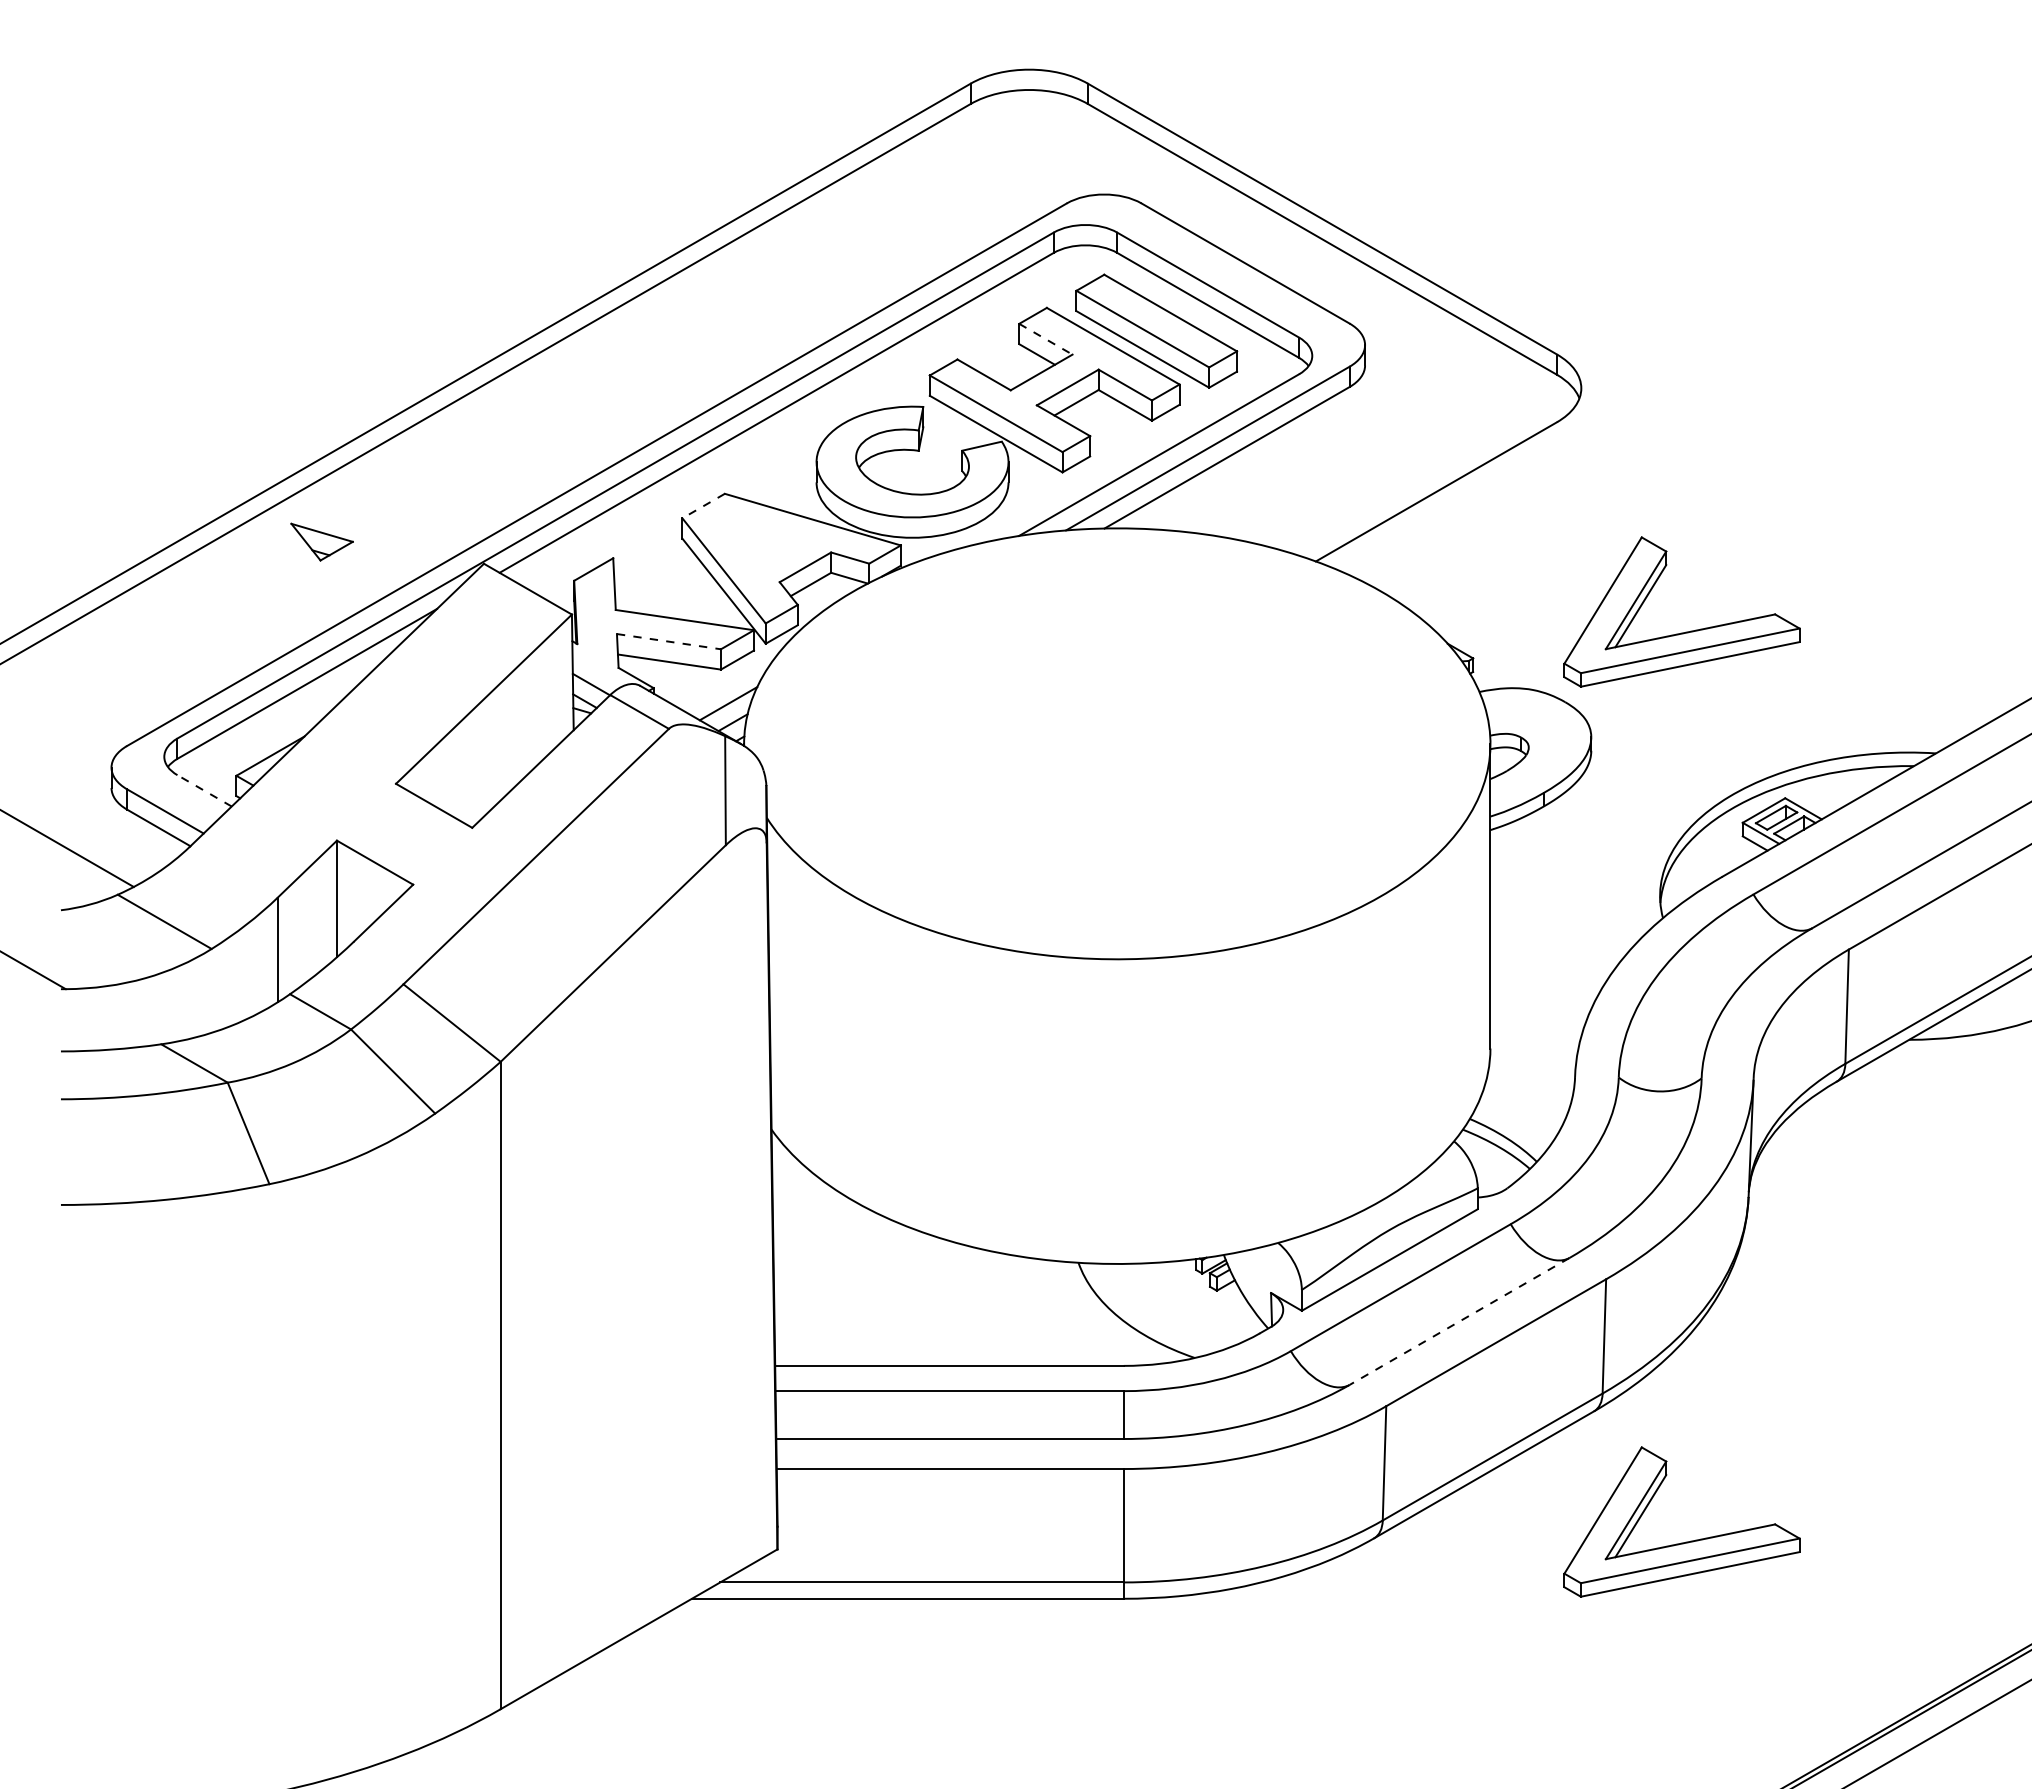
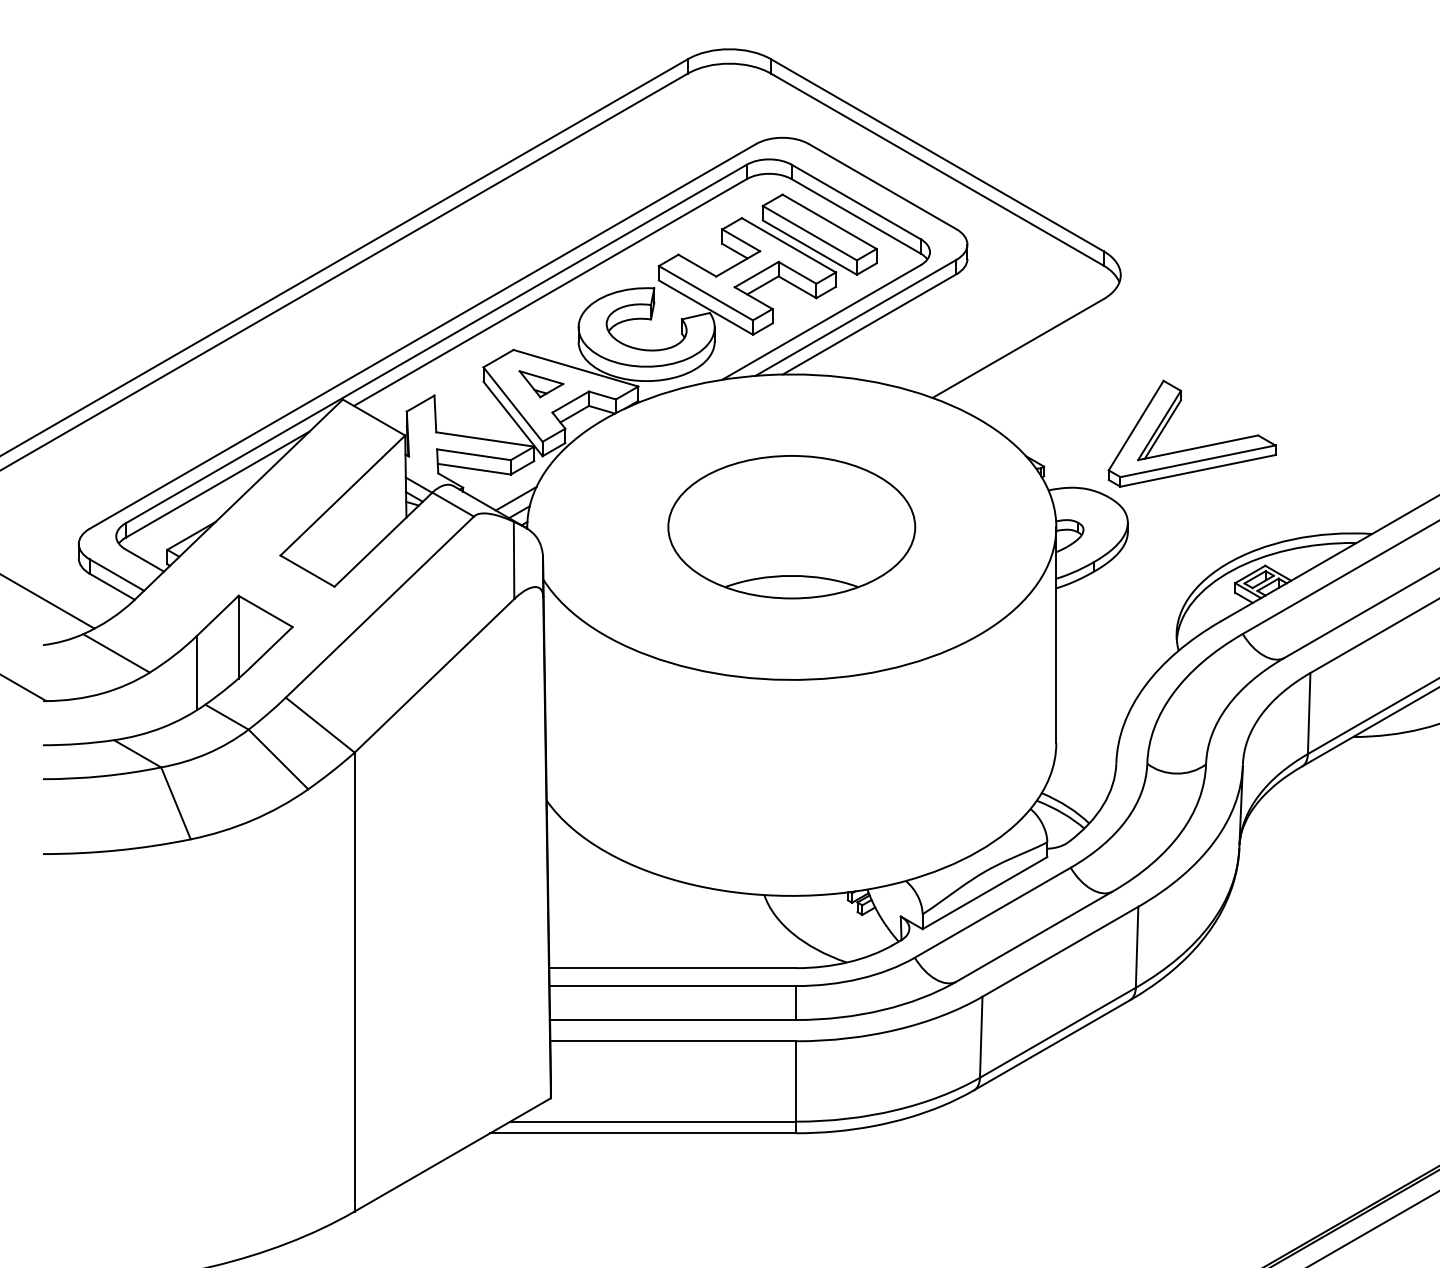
line: (1045, 339) -> (740, 240), dashed -> solid
line: (703, 506) -> (498, 358), dashed -> solid
part: (321, 541) -> (541, 383), moved
line: (668, 641) -> (473, 454), dashed -> solid
part: (1117, 743) -> (791, 526), added
line: (204, 790) -> (144, 560), dashed -> solid
line: (1459, 1321) -> (1034, 936), dashed -> solid
part: (1685, 1541) -> (1194, 1092), removed

